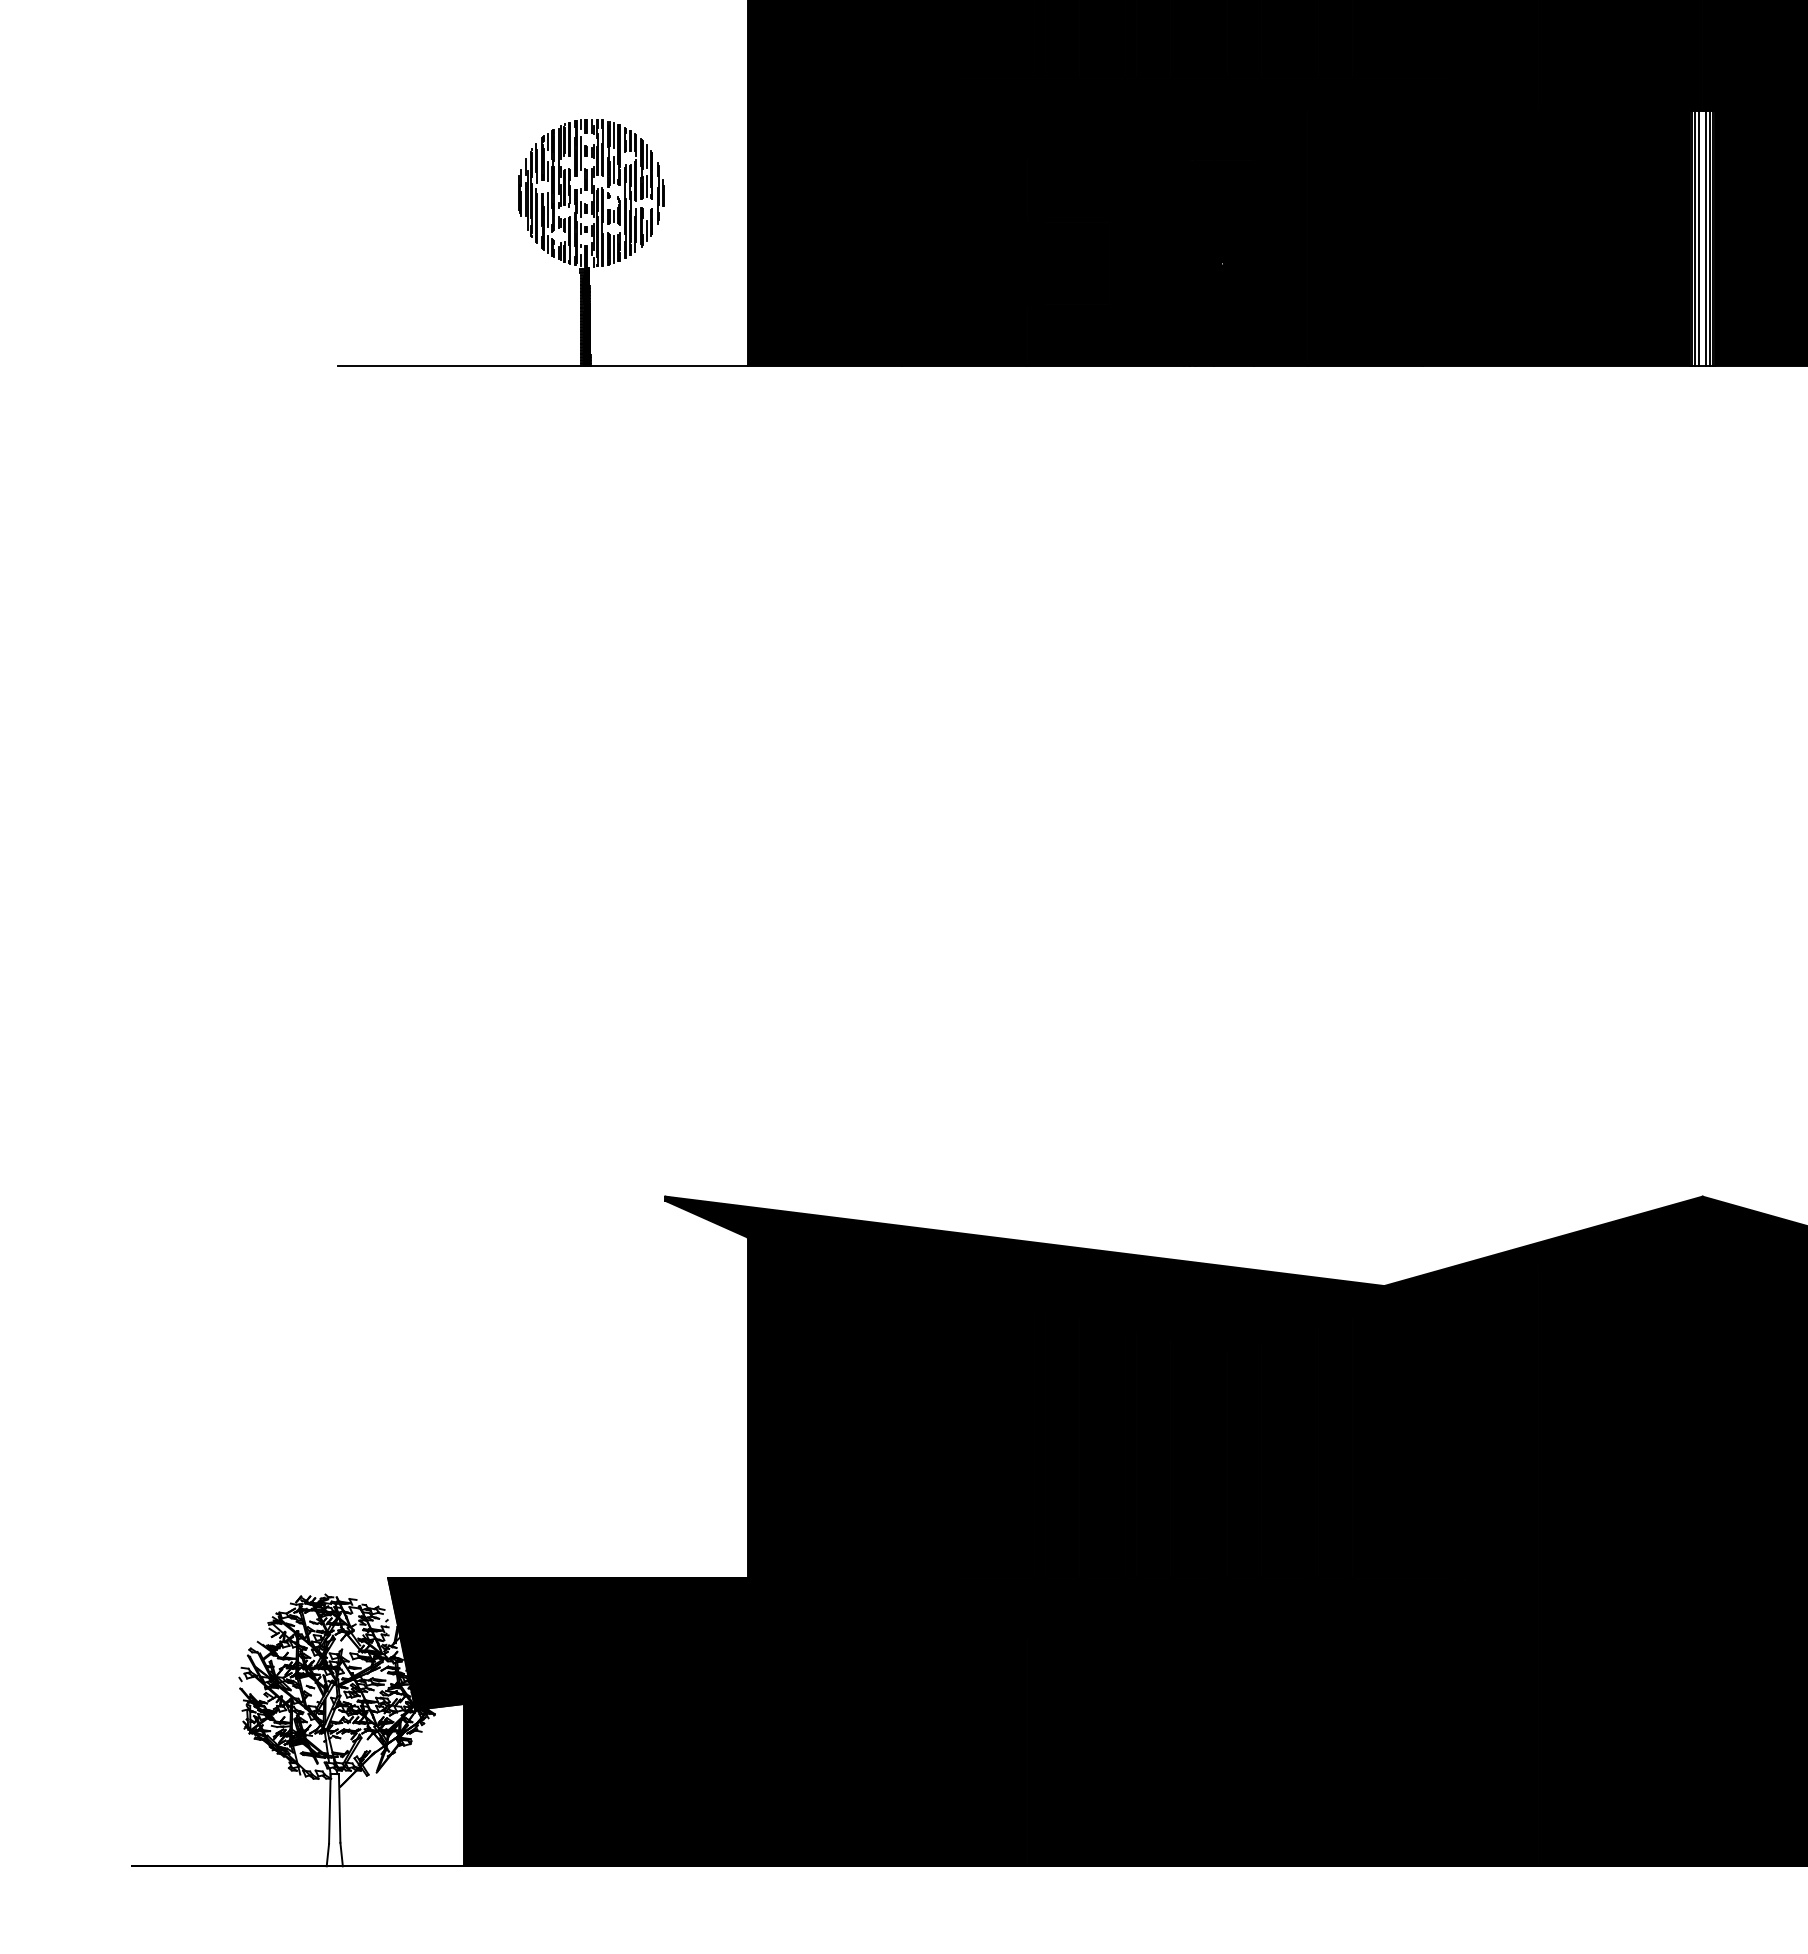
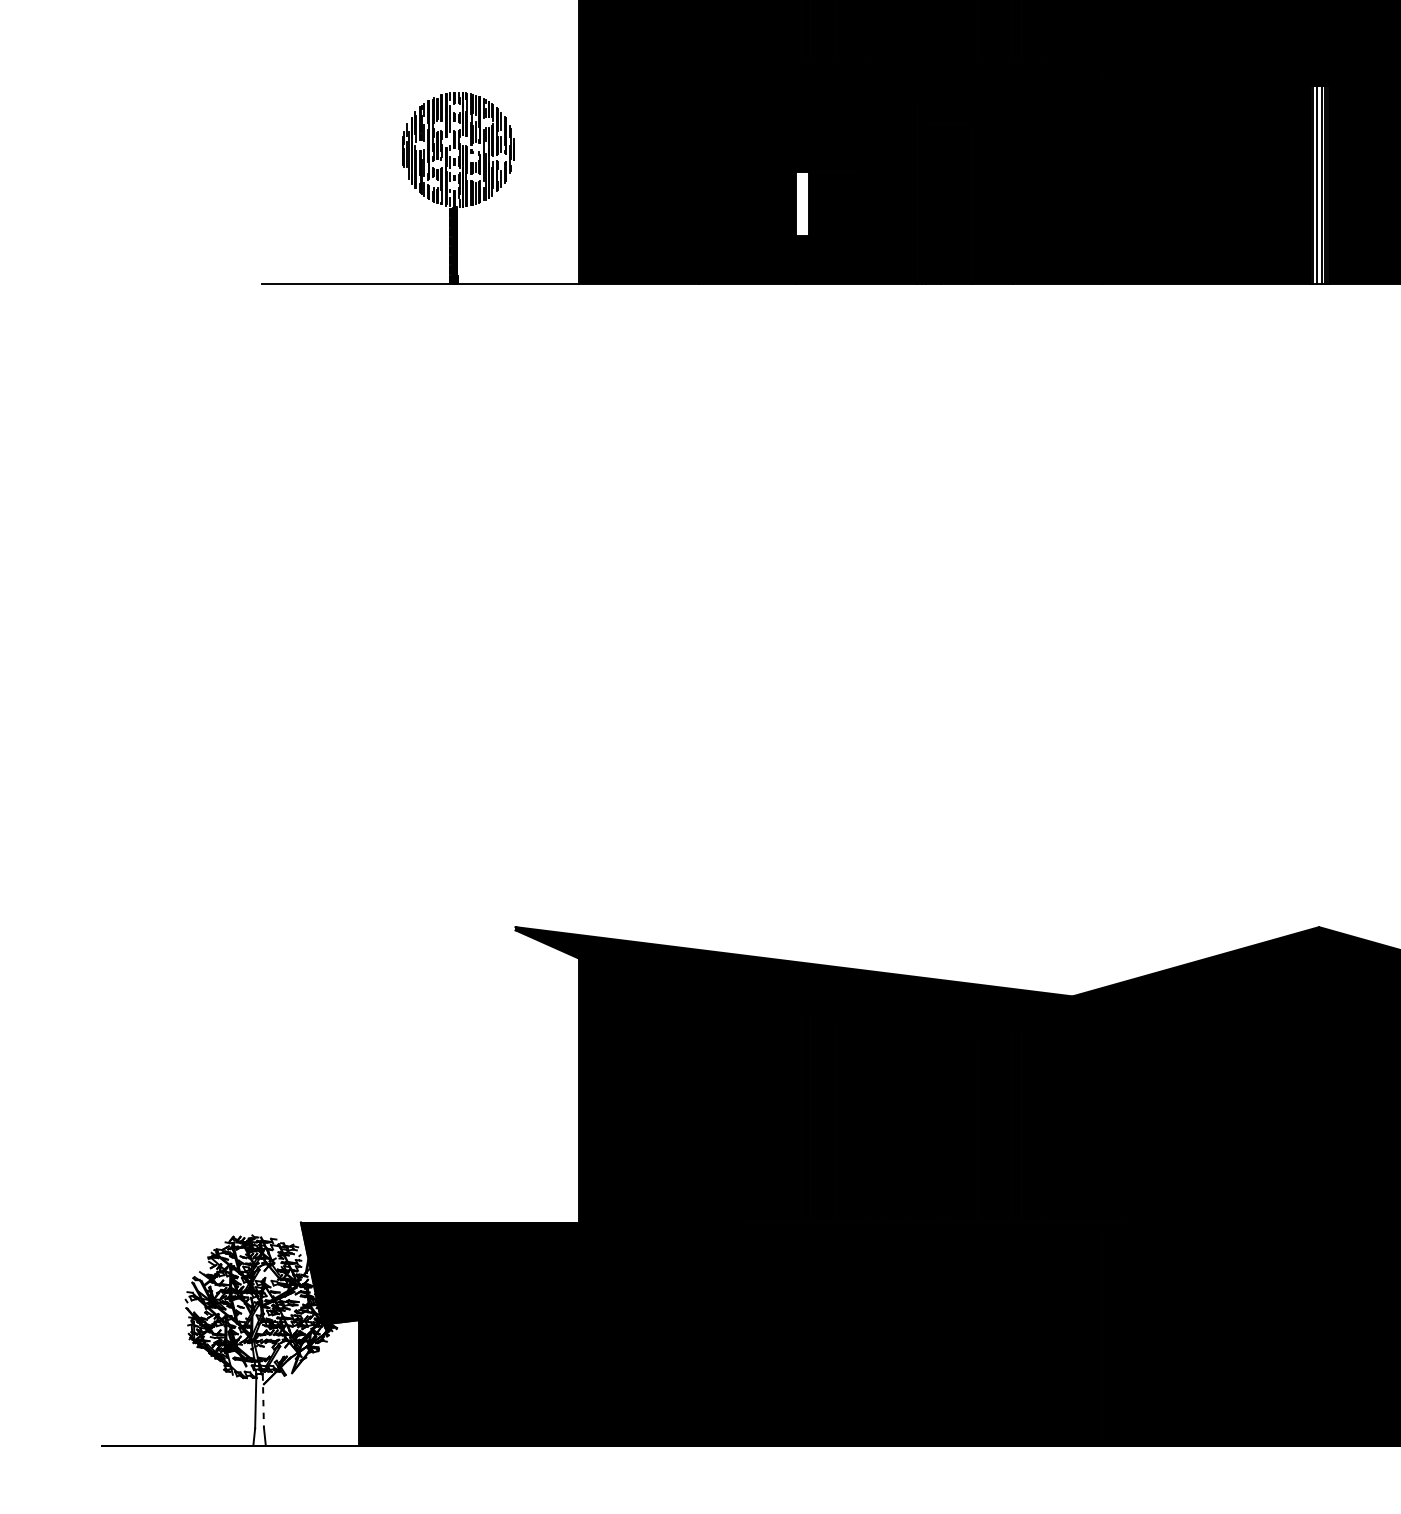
fill: (1035, 263) -> (802, 204), removed
line: (339, 1808) -> (263, 1401), solid -> dashed

